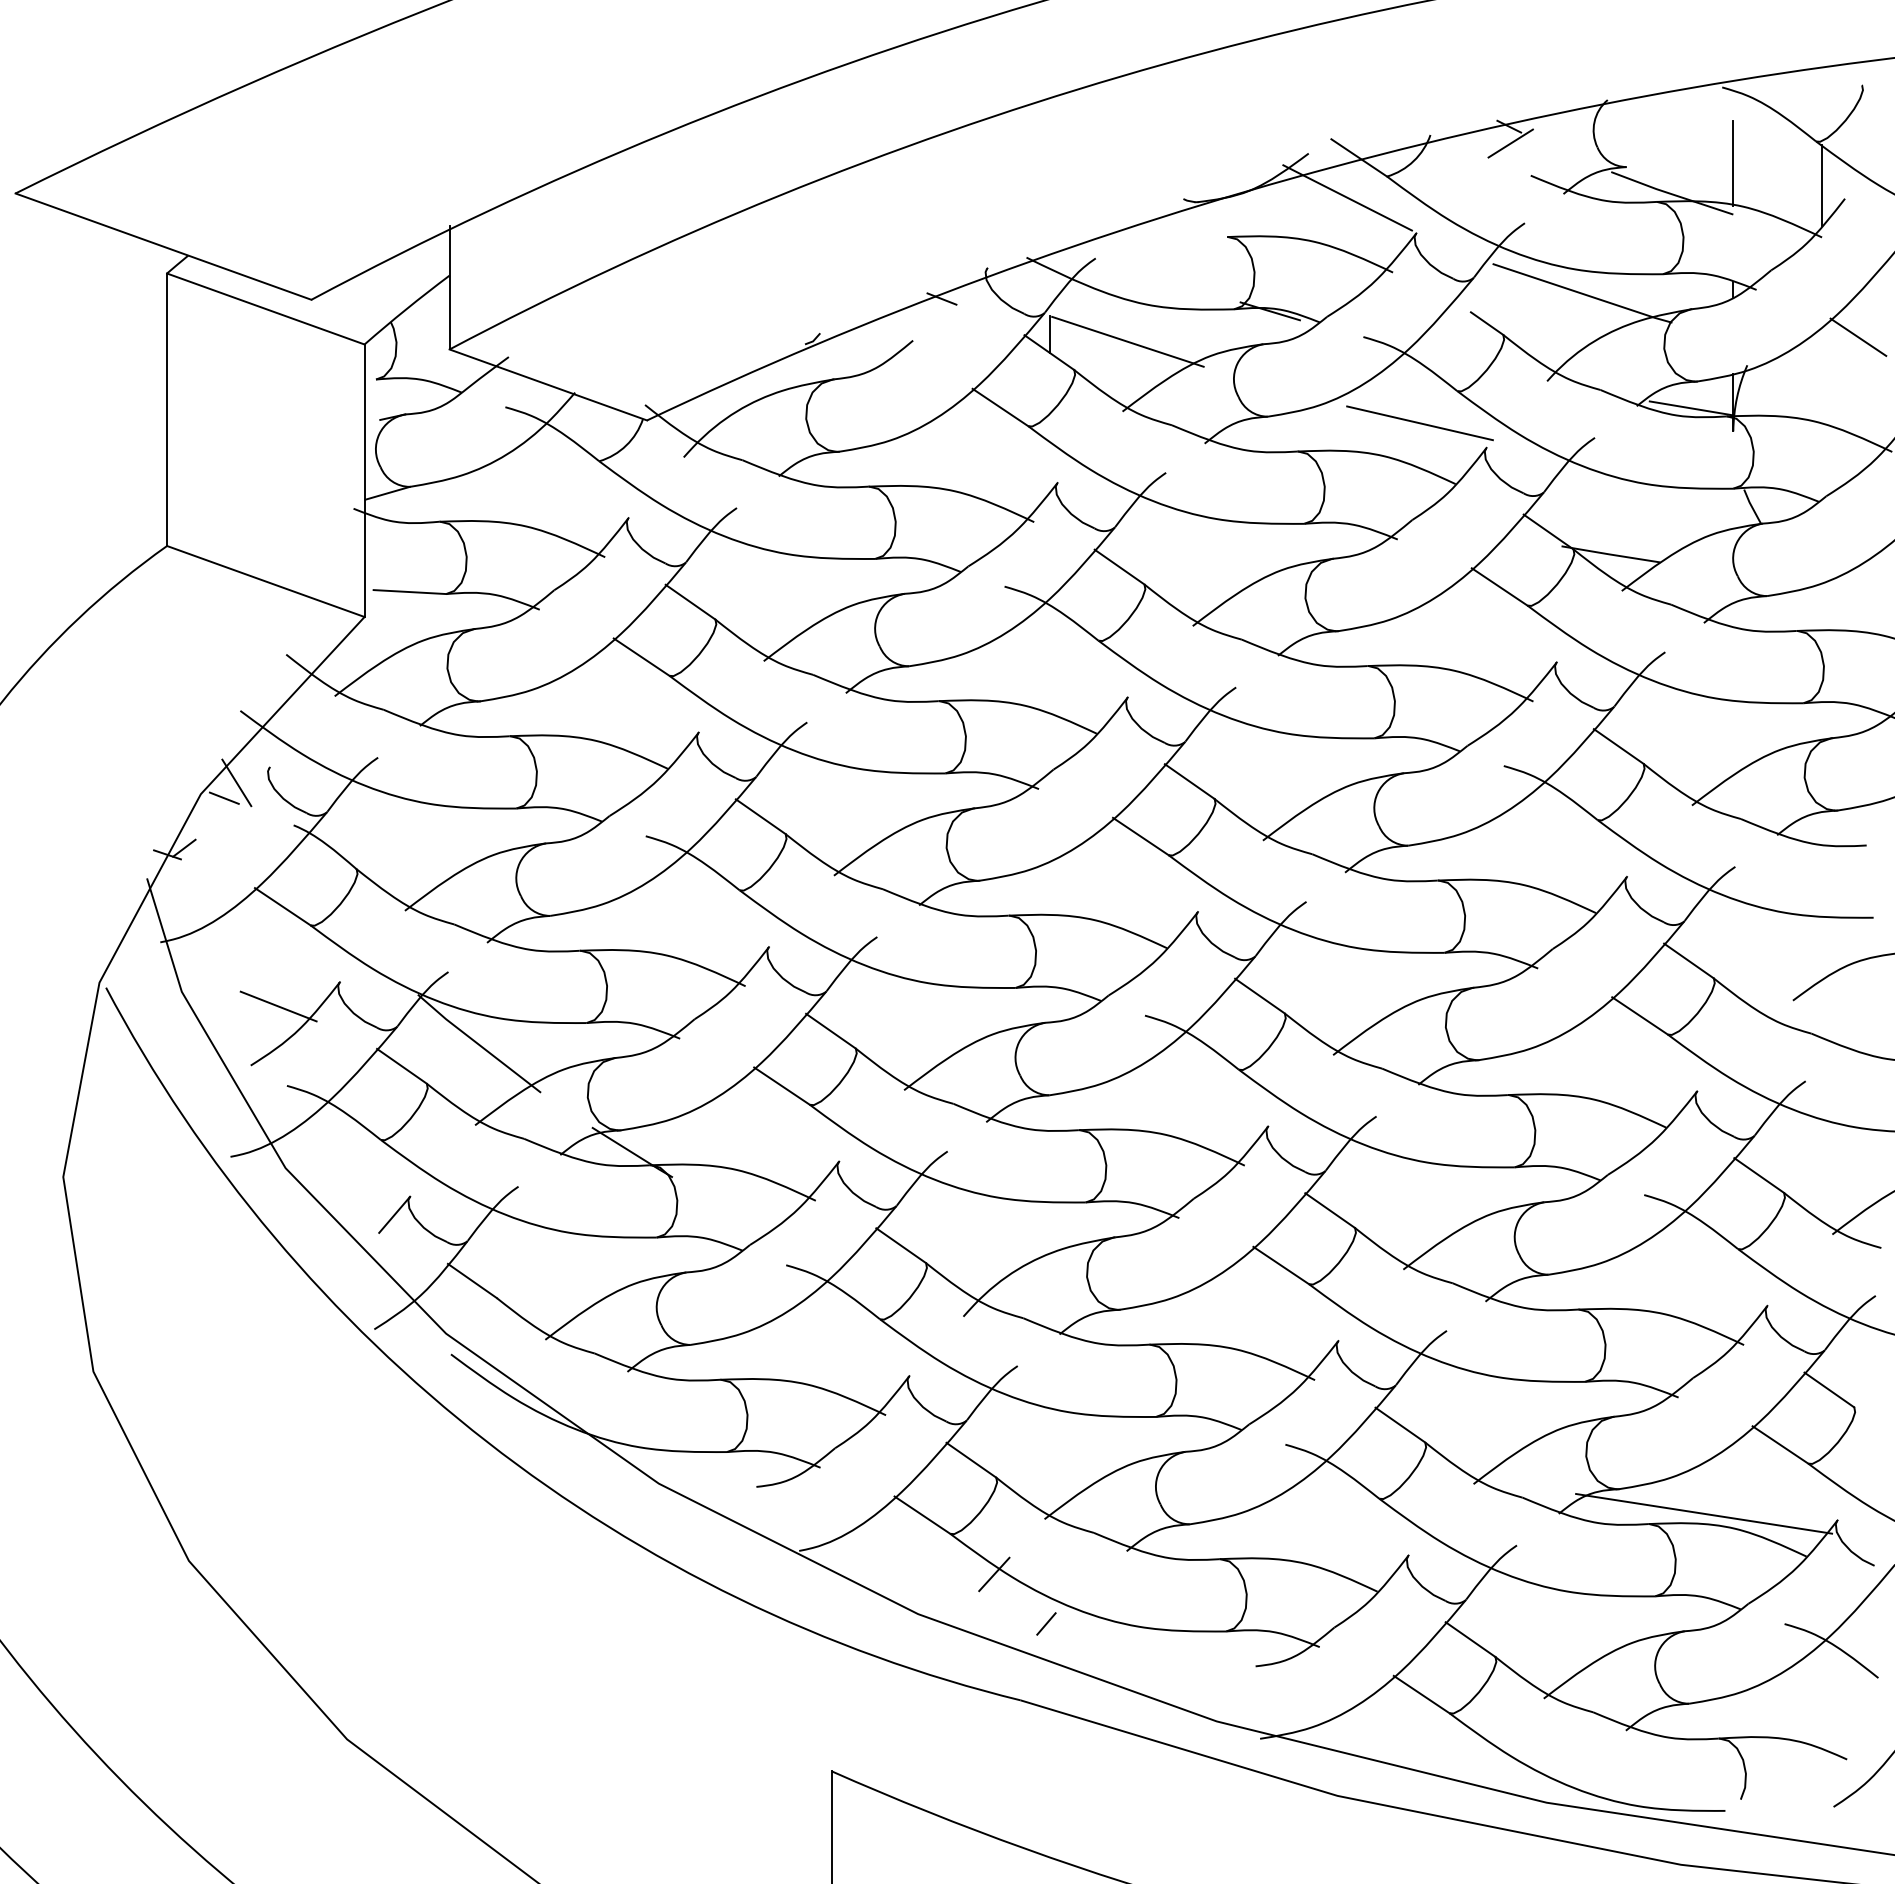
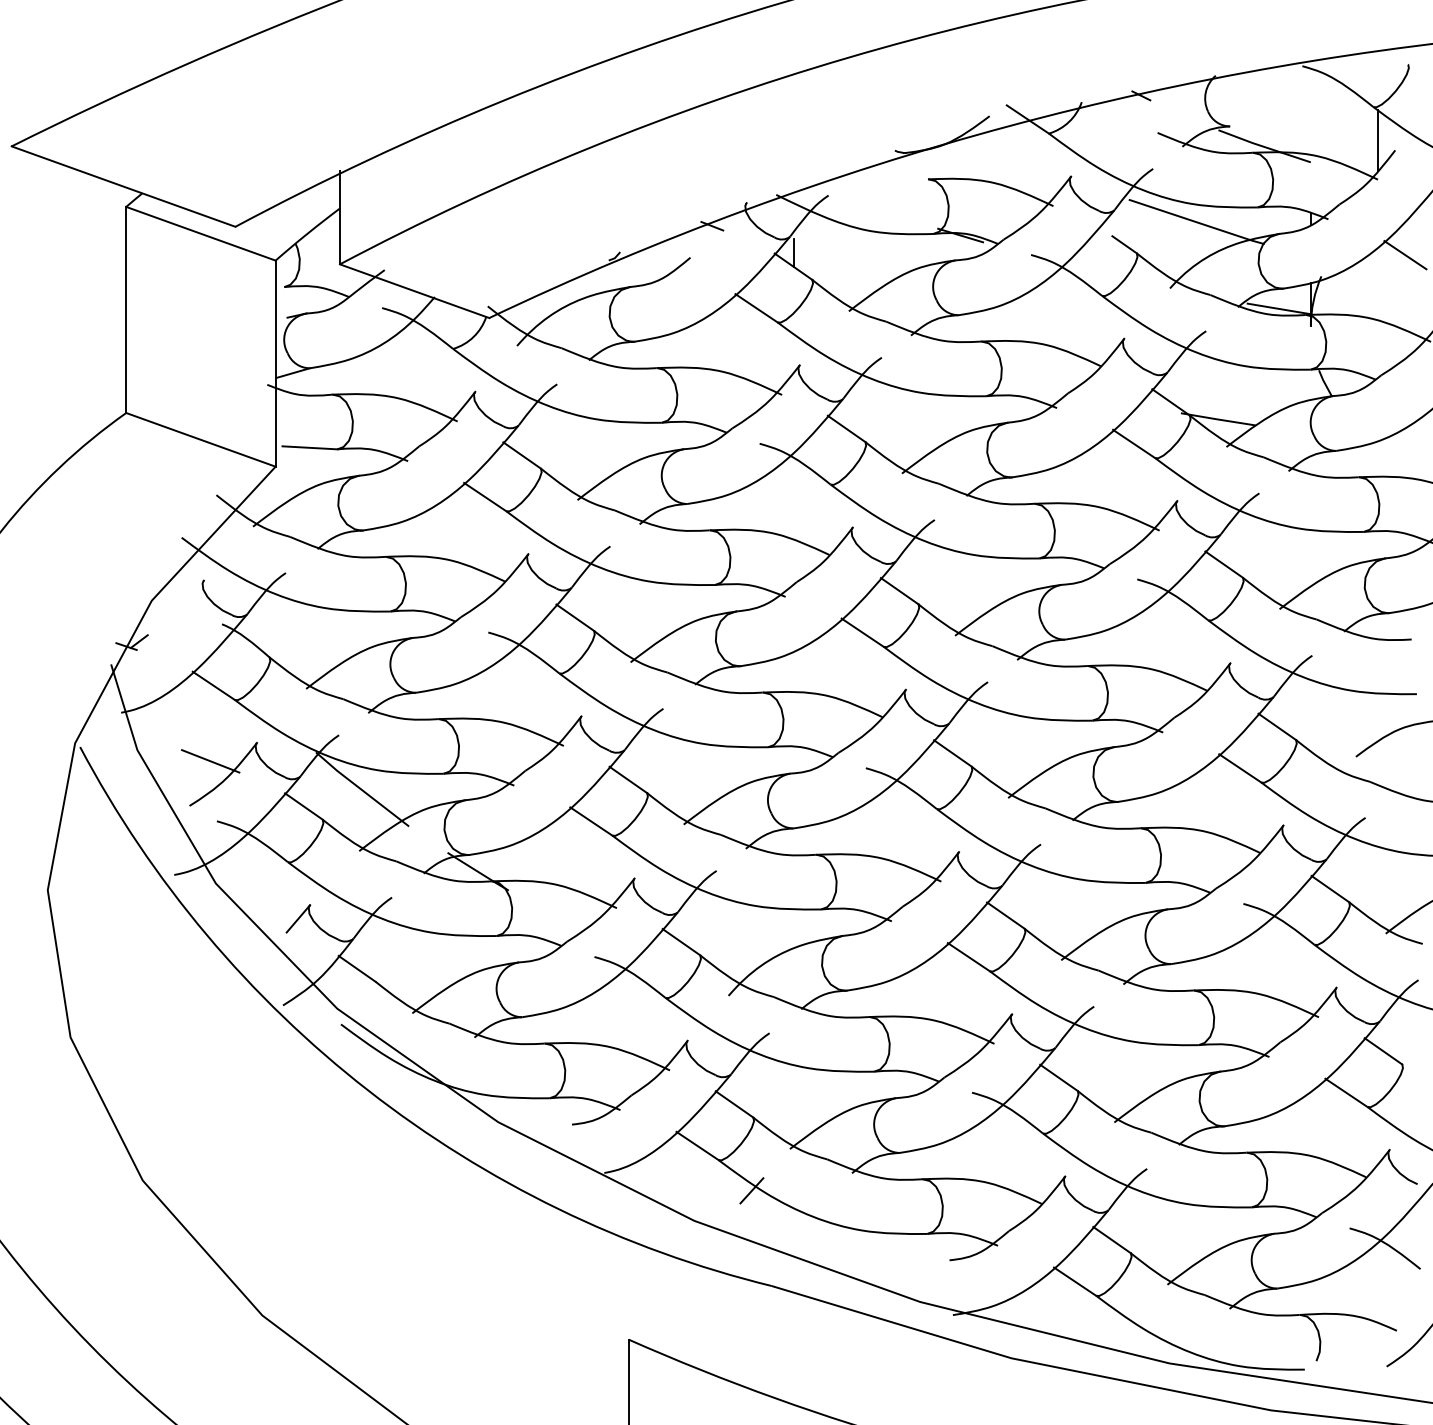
line: (1510, 143) -> (1142, 108), removed
line: (1733, 163) -> (1310, 123), removed
line: (1347, 197) -> (1019, 149), removed
line: (1127, 341) -> (852, 258), removed
line: (1419, 423) -> (1073, 320), removed
line: (236, 782) -> (178, 591), removed
line: (223, 797) -> (168, 603), removed
line: (1704, 1513) -> (1289, 1144), removed
line: (1046, 1623) -> (791, 1227), removed

